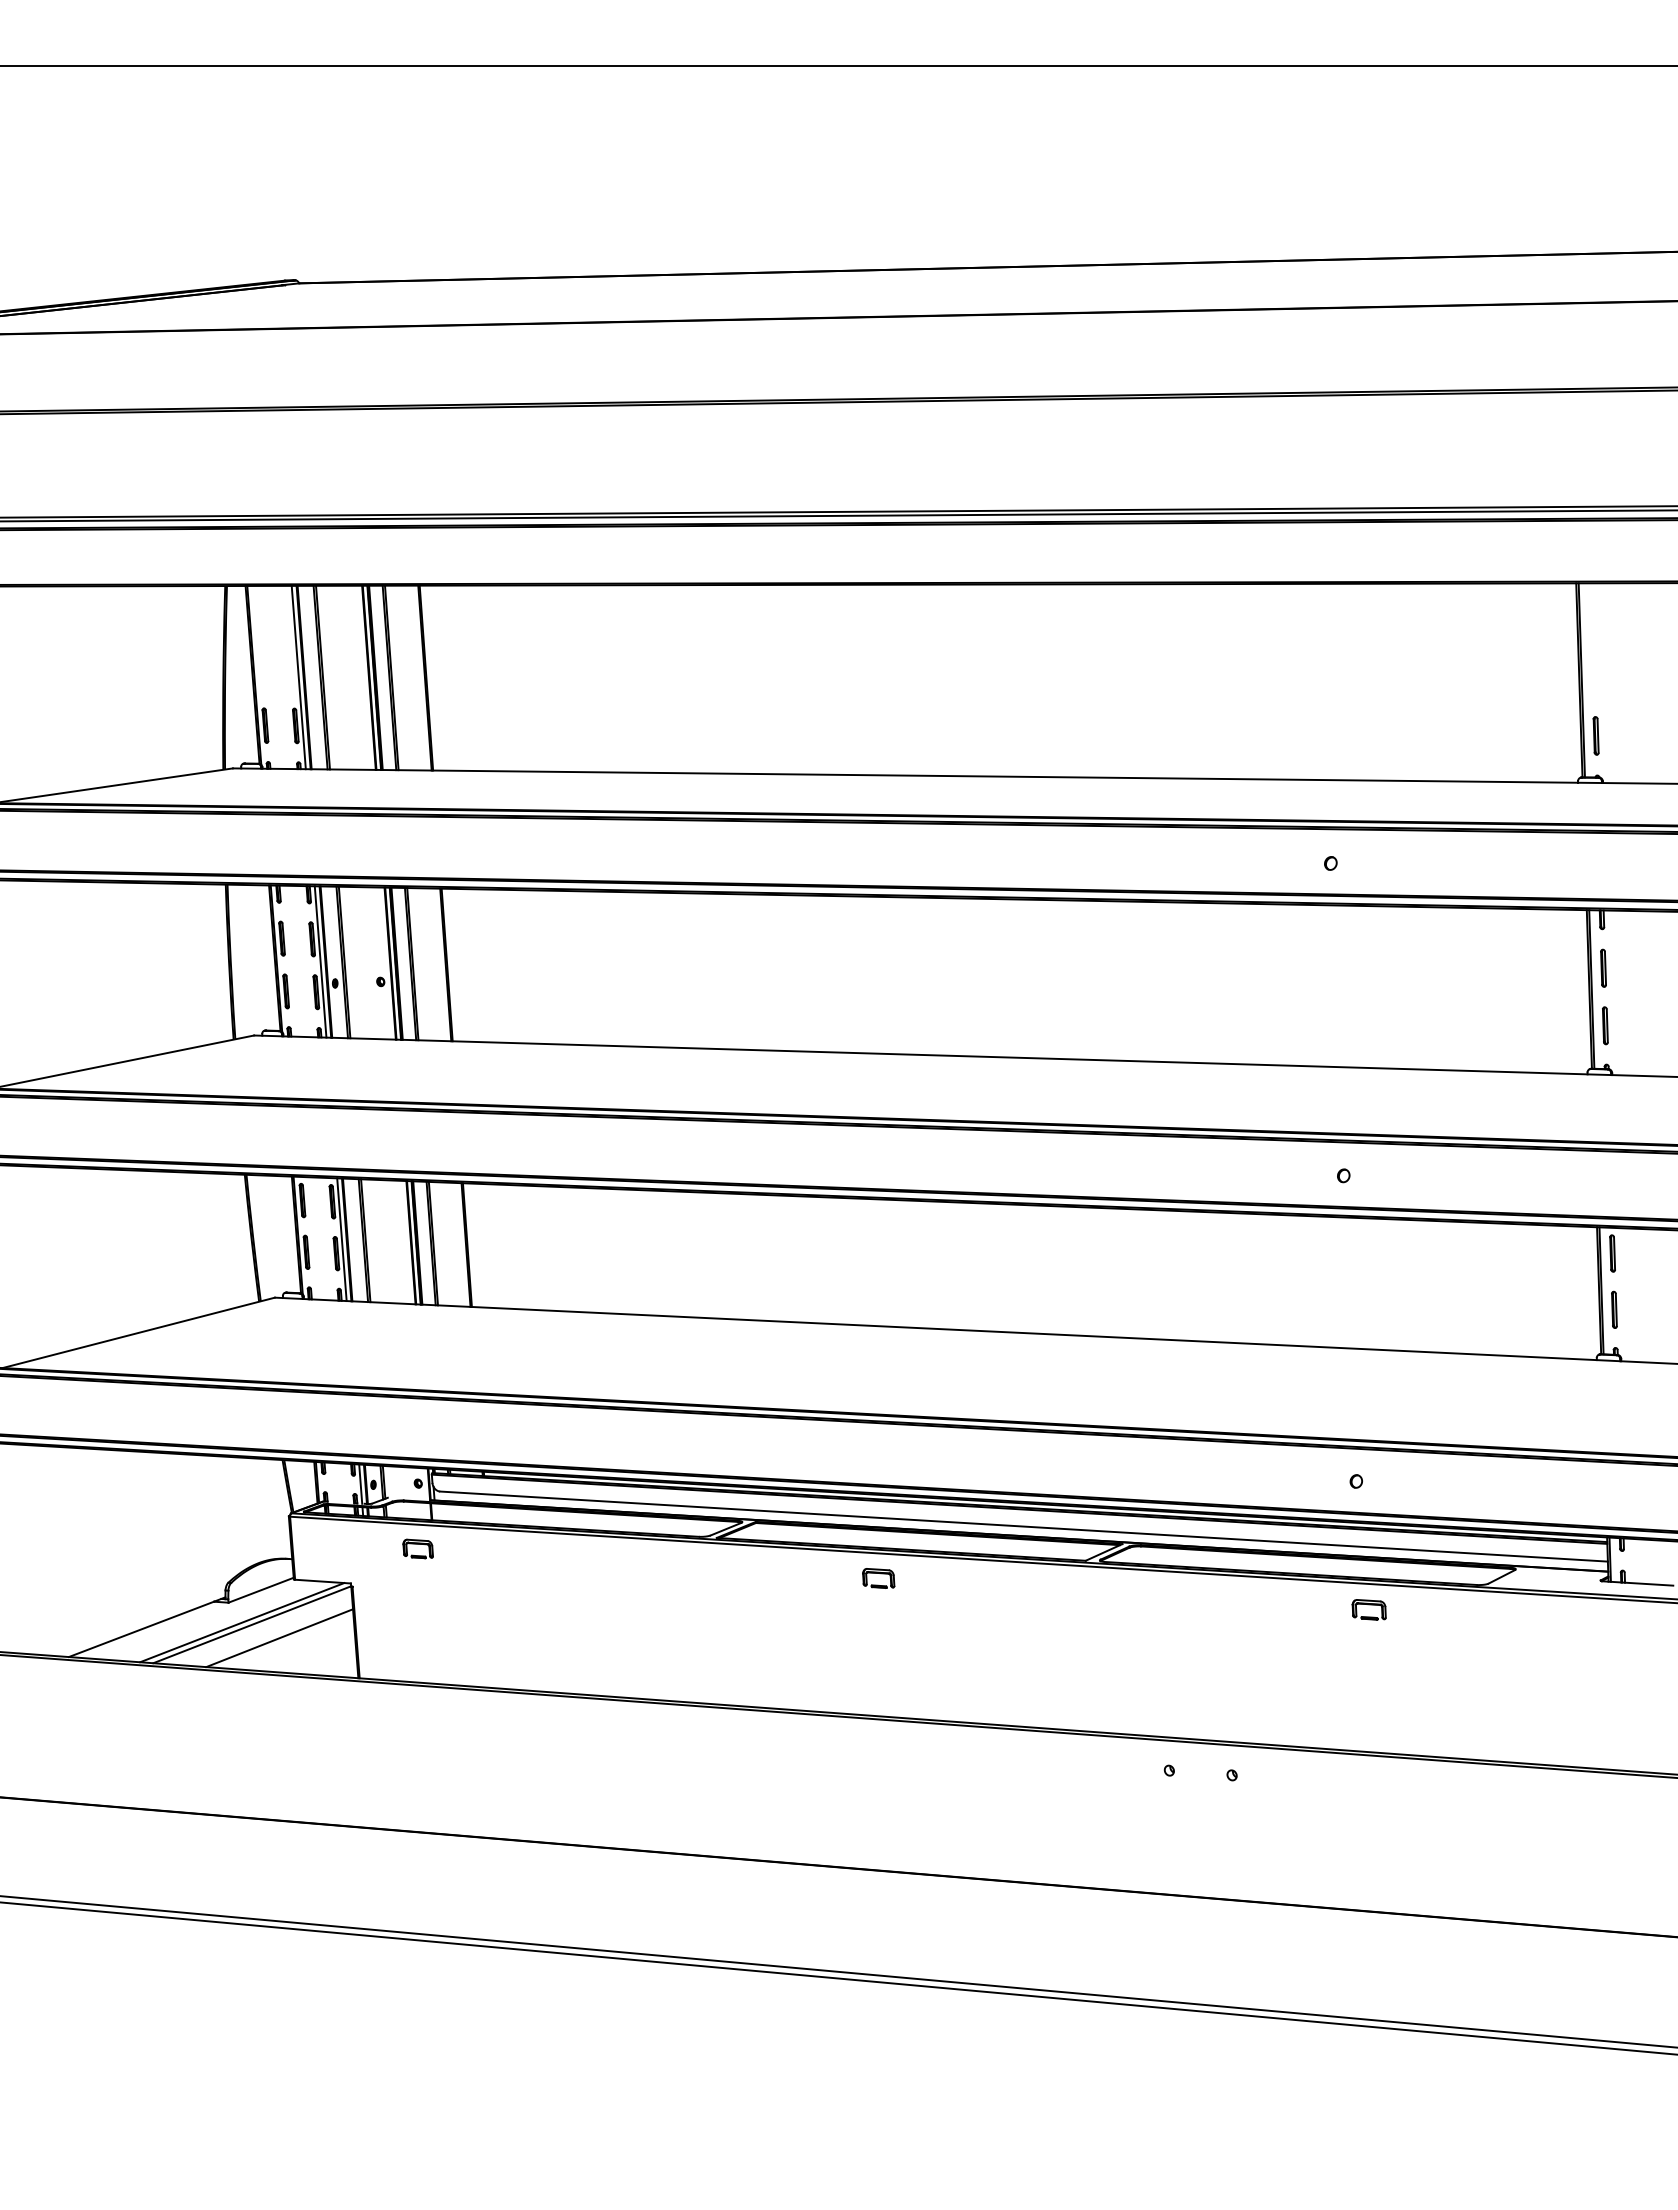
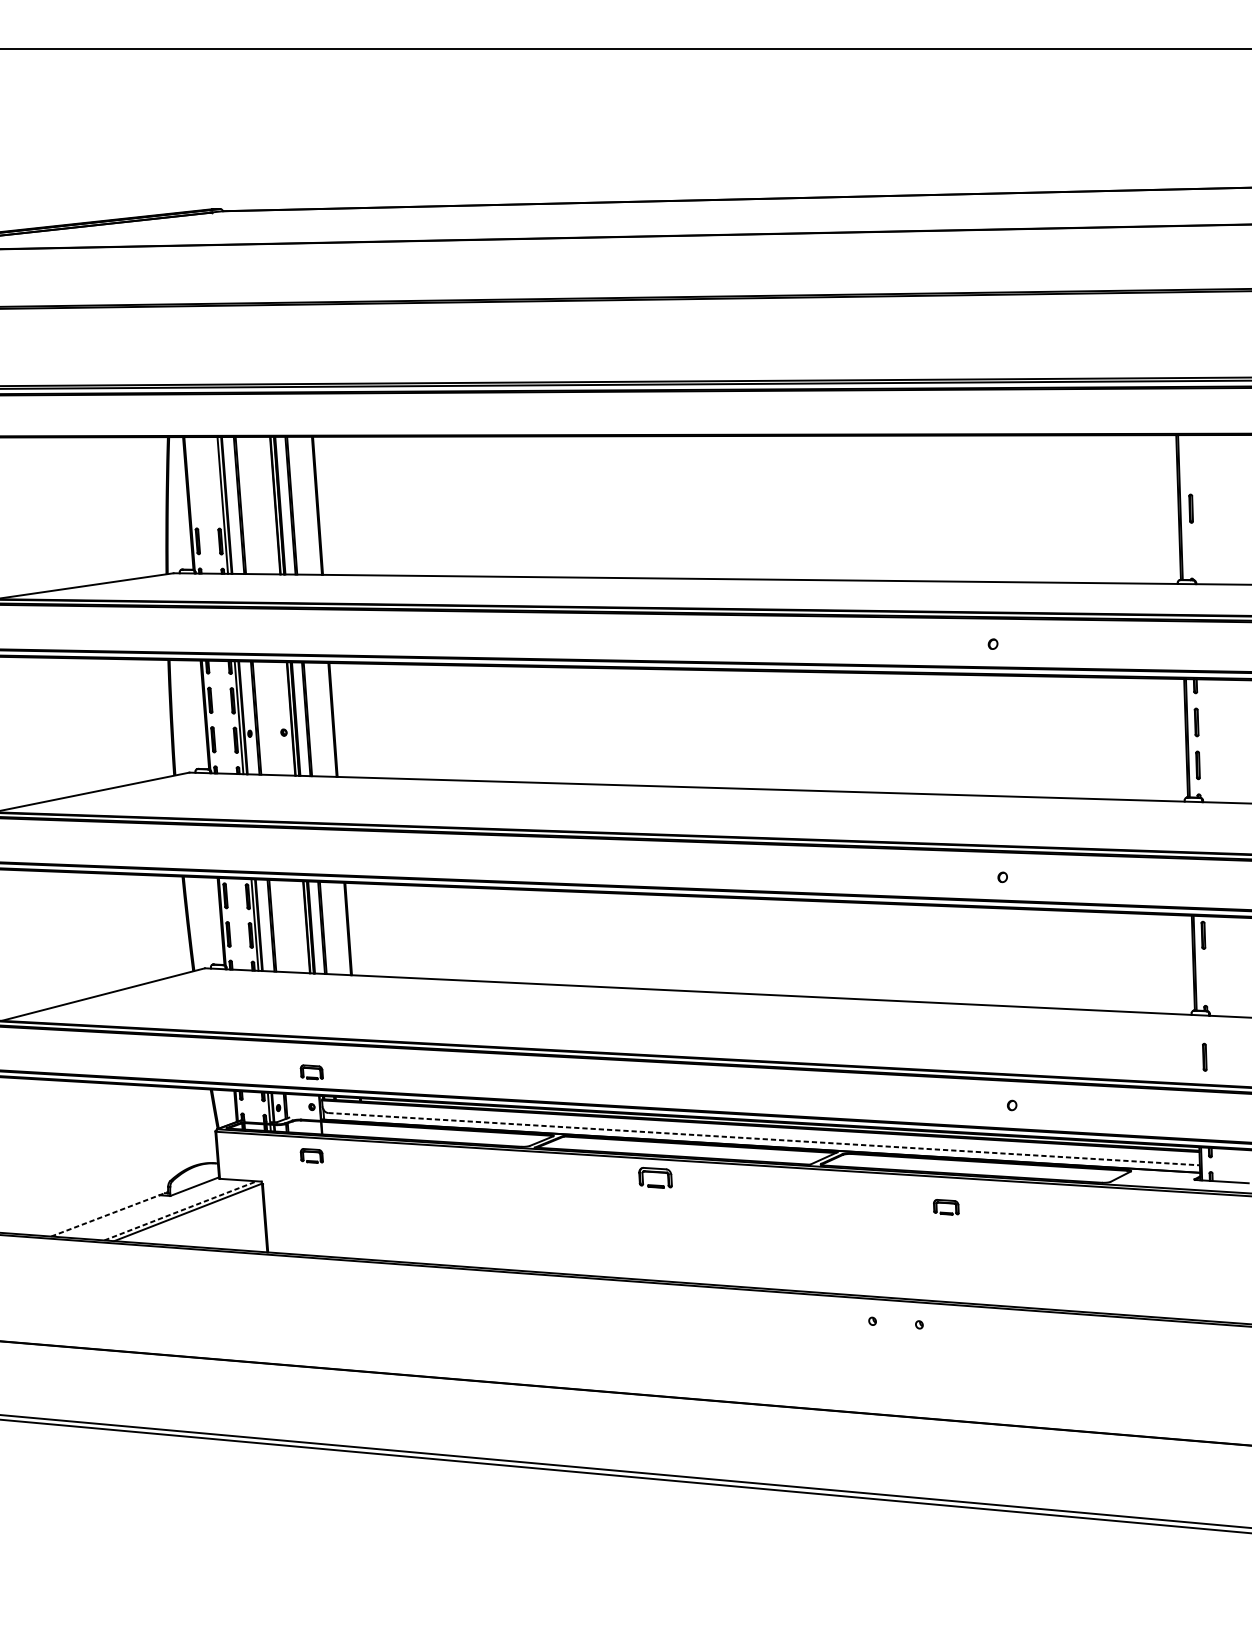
part: (1595, 735) -> (1190, 508), moved
part: (1614, 1309) -> (1204, 1057), moved
part: (417, 1436) -> (311, 1071), added
line: (1024, 1526) -> (764, 1139), solid -> dashed
part: (878, 1578) -> (655, 1177), size x1.4
part: (1368, 1609) -> (945, 1207), moved
line: (242, 1622) -> (180, 1210), solid -> dashed
line: (147, 1627) -> (109, 1214), solid -> dashed
line: (279, 1638) -> (208, 1222), removed

